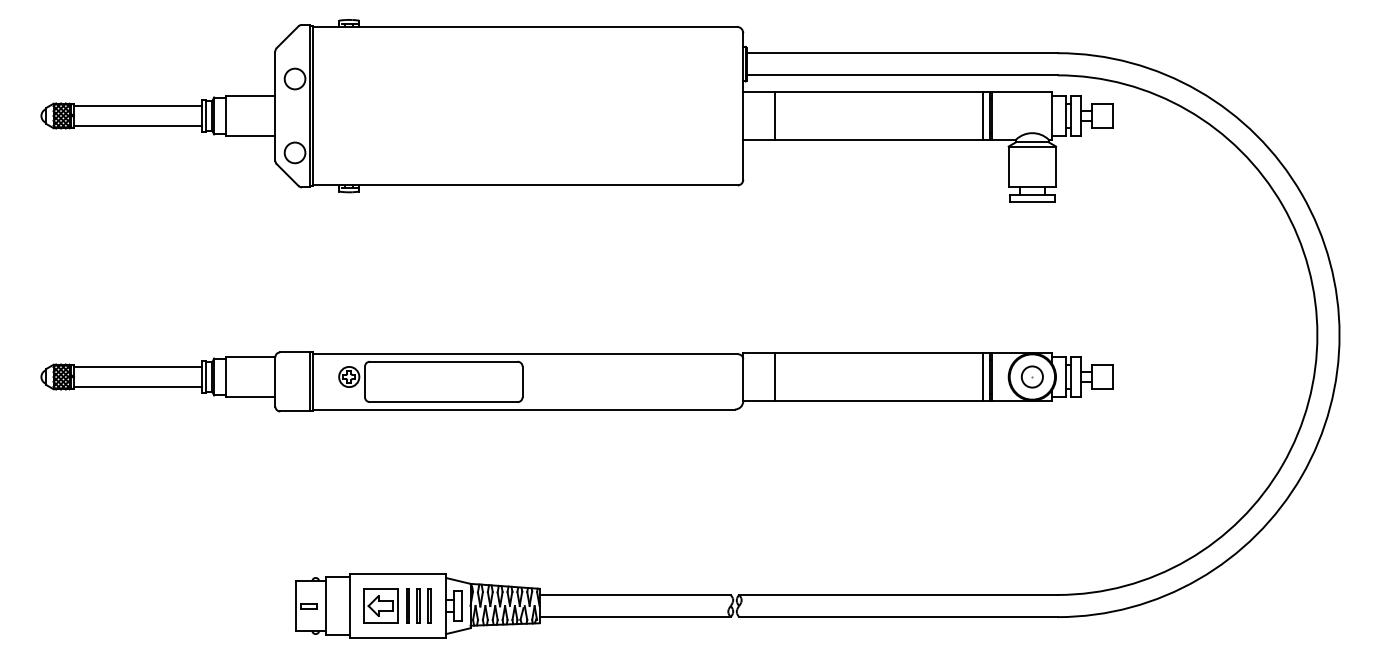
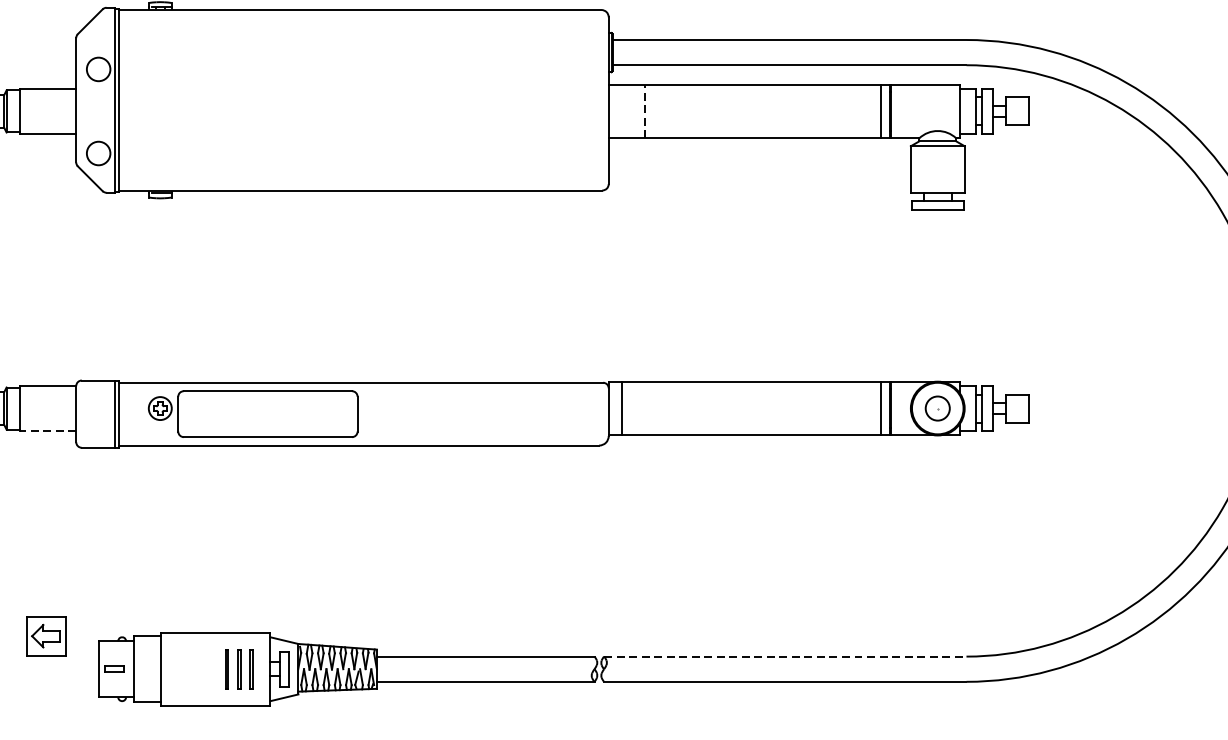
line: (775, 115) -> (645, 110), solid -> dashed
line: (775, 376) -> (622, 407), moved
line: (250, 396) -> (47, 430), solid -> dashed
line: (898, 594) -> (785, 656), solid -> dashed
part: (380, 605) -> (45, 635), moved

